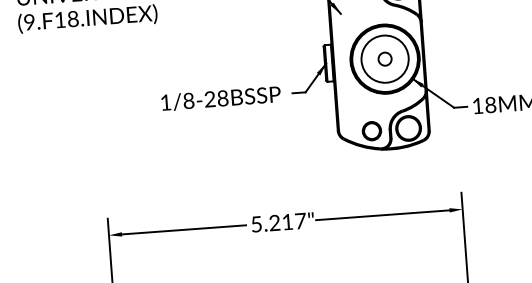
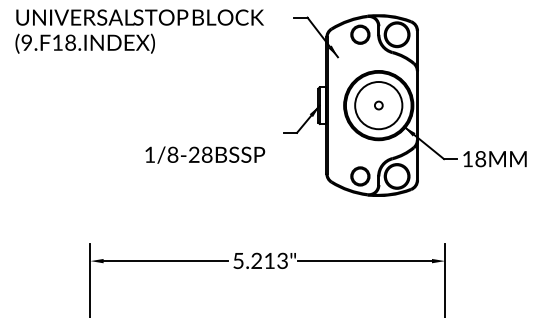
circle: (384, 59) -> (378, 105), size x0.6
text: (221, 98) -> (205, 154), moved
text: (300, 220) -> (282, 260), 5.217" -> 5.213"

